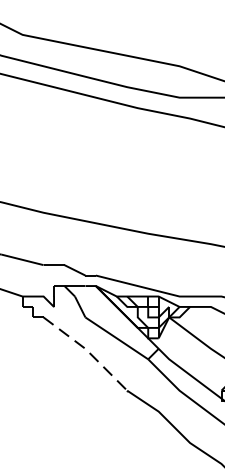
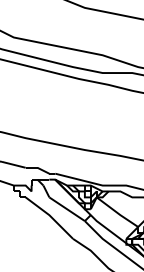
line: (87, 351) -> (50, 216), dashed -> solid

